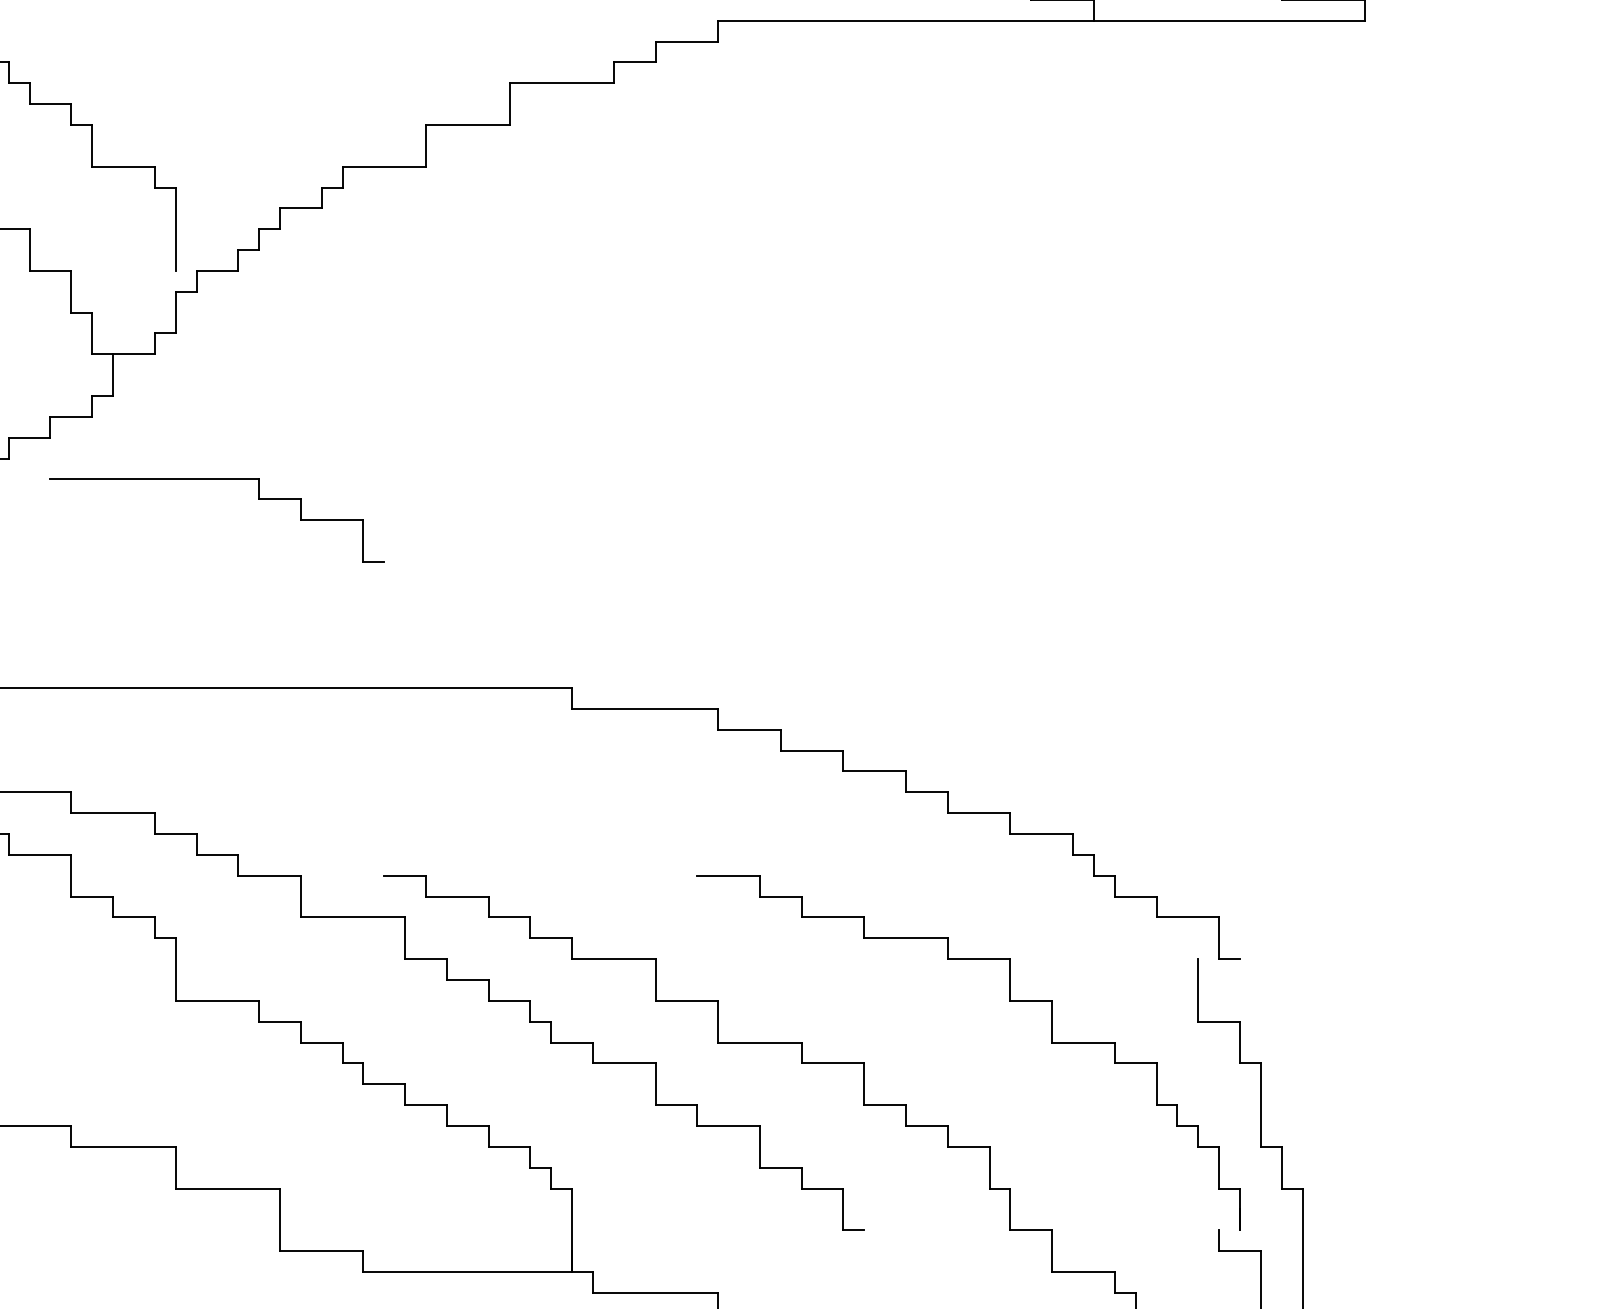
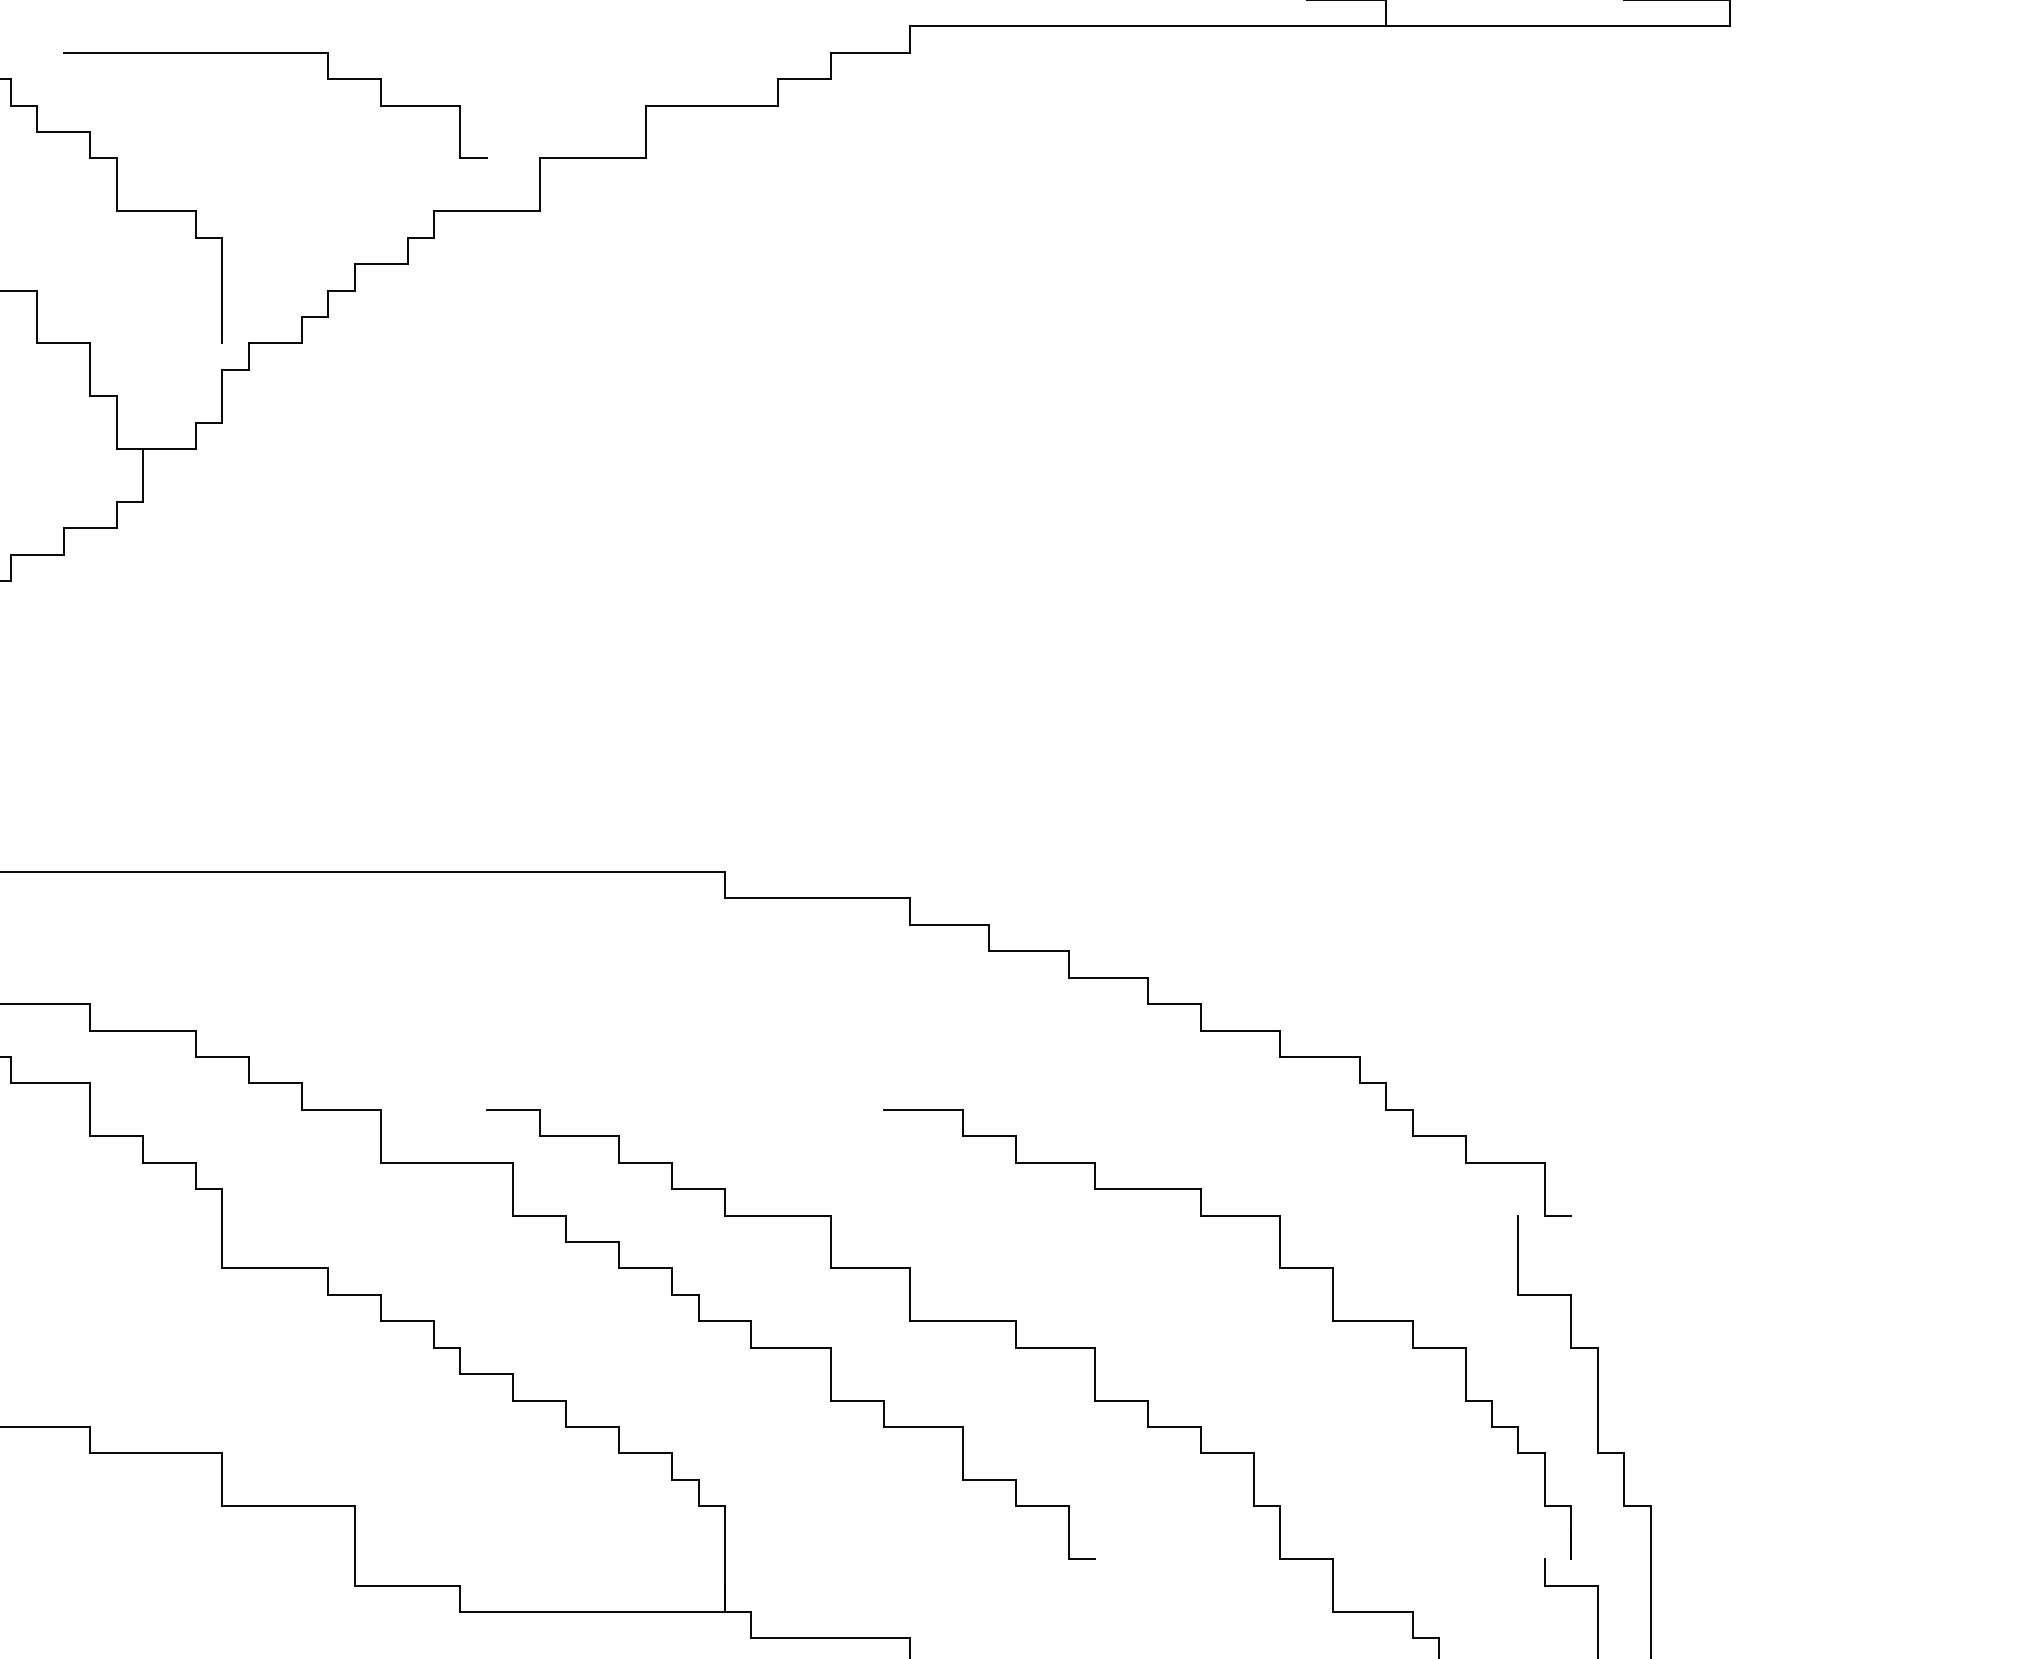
part: (216, 479) -> (274, 53), moved

